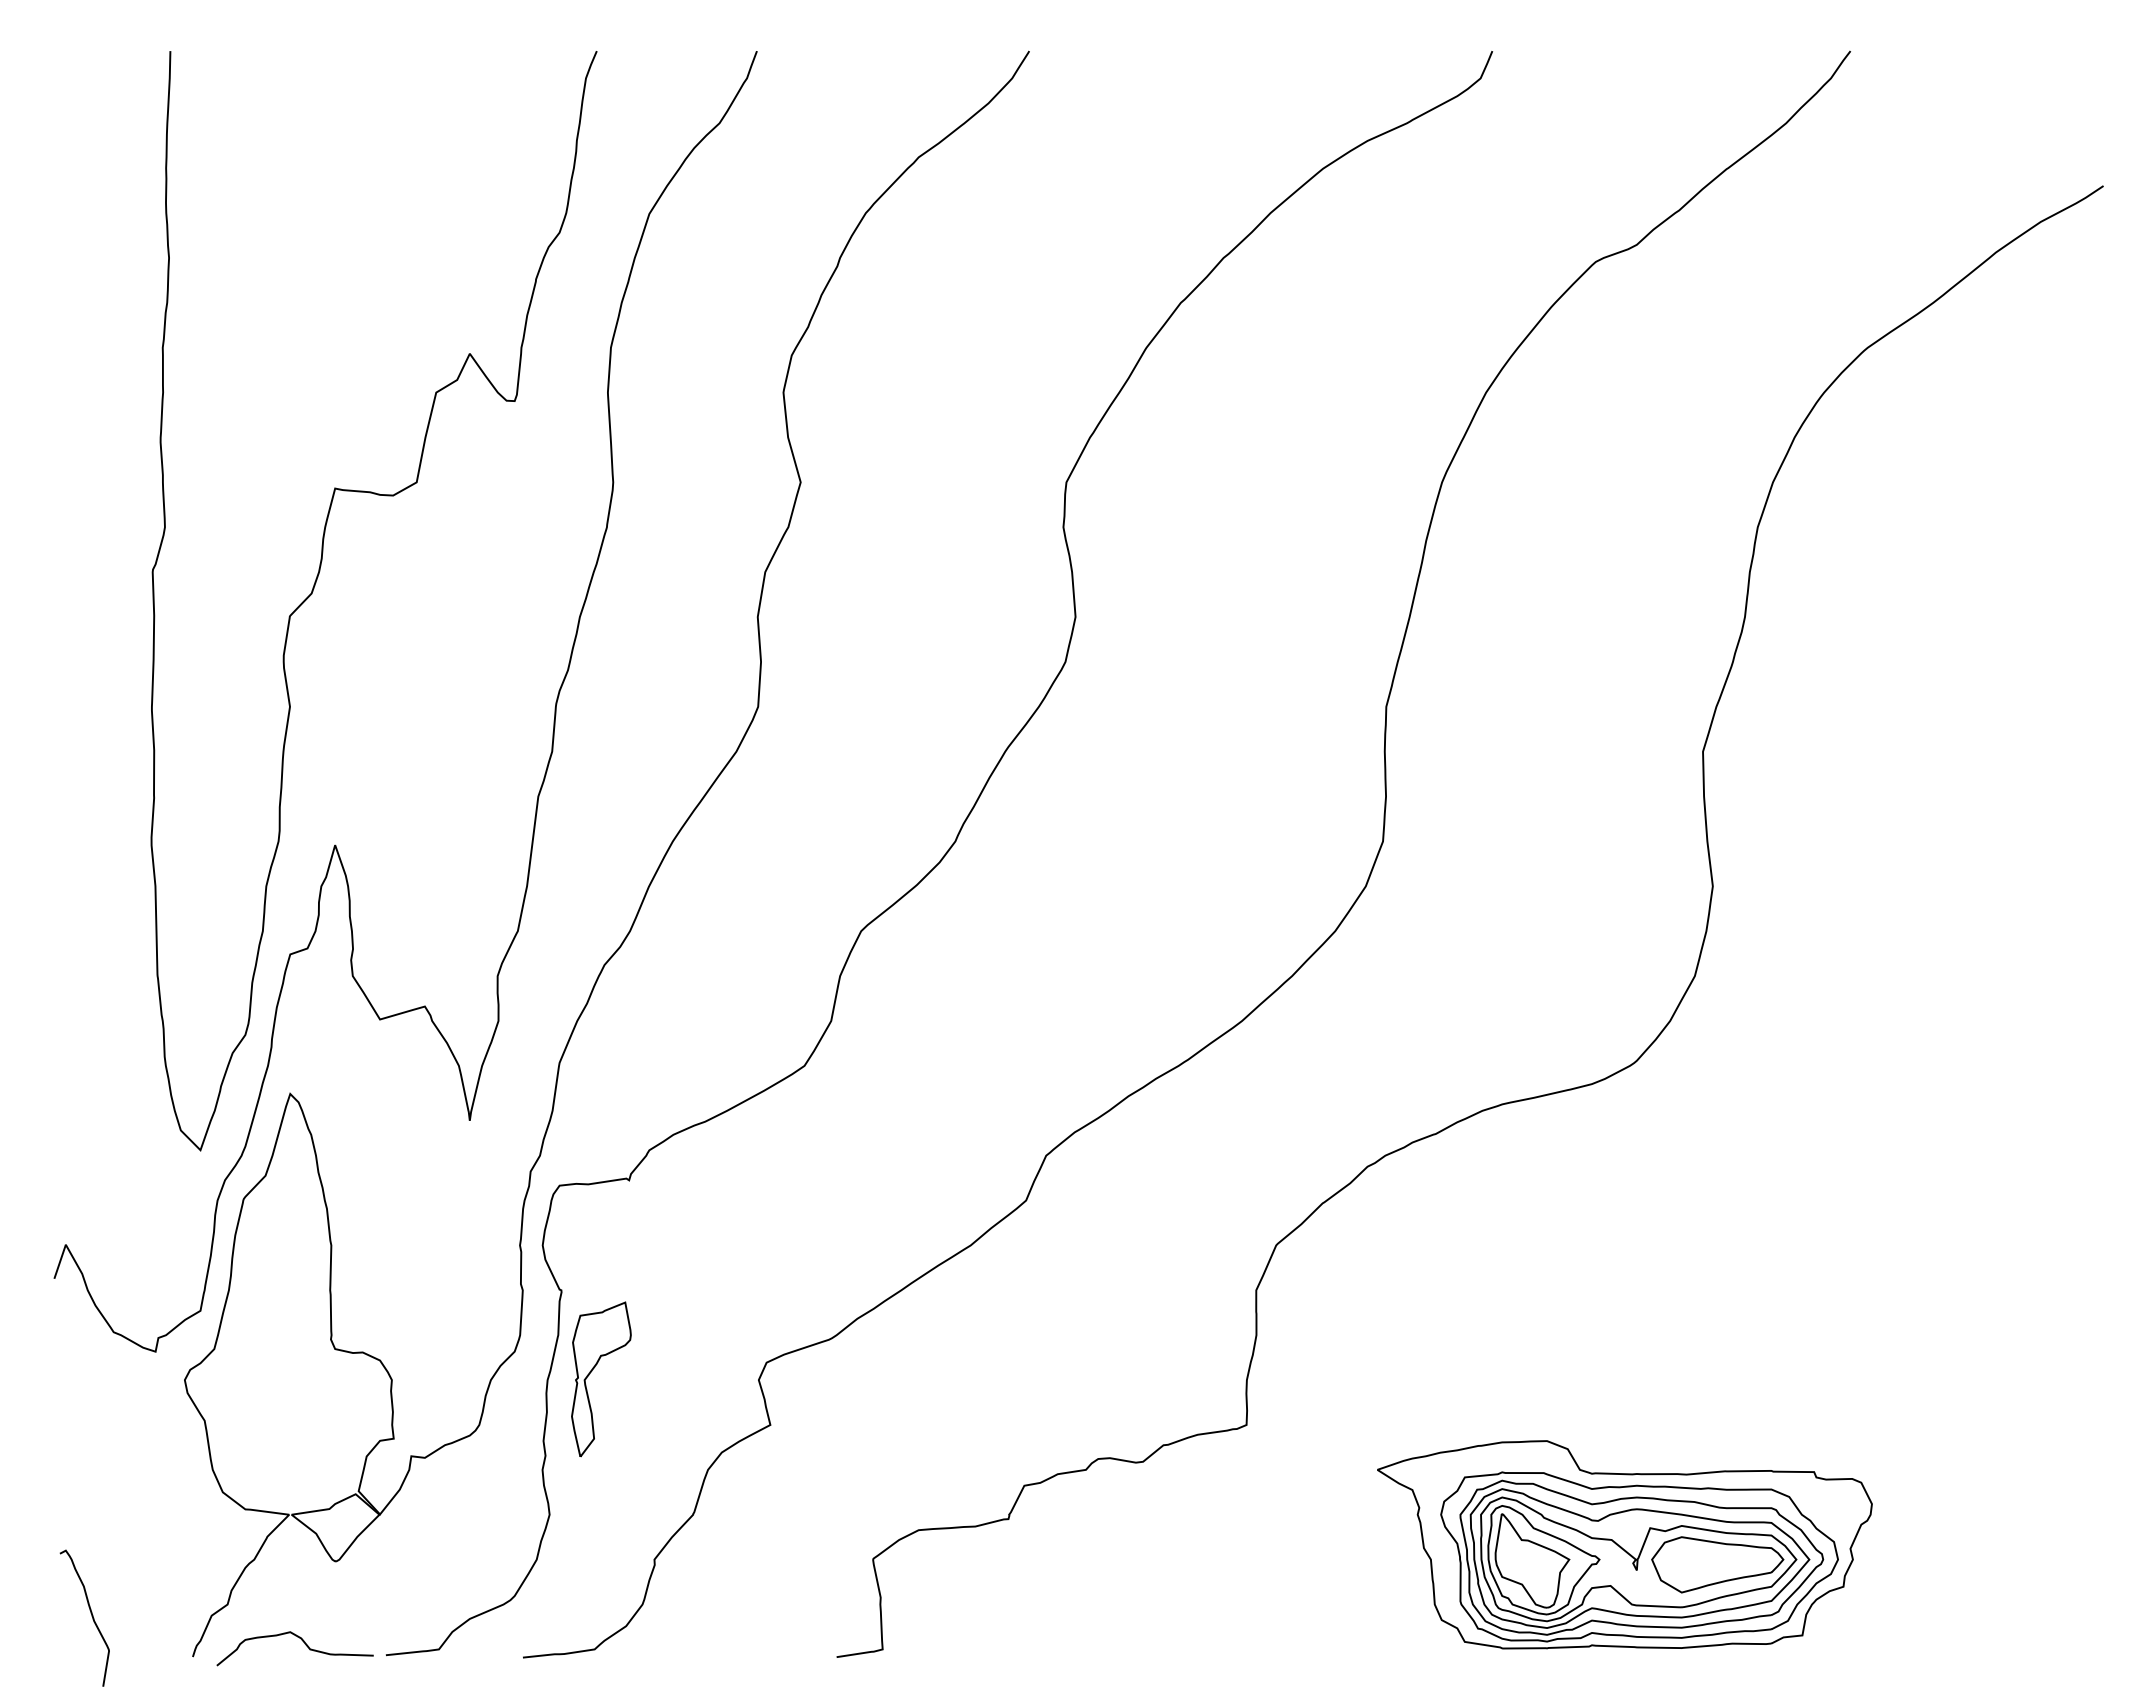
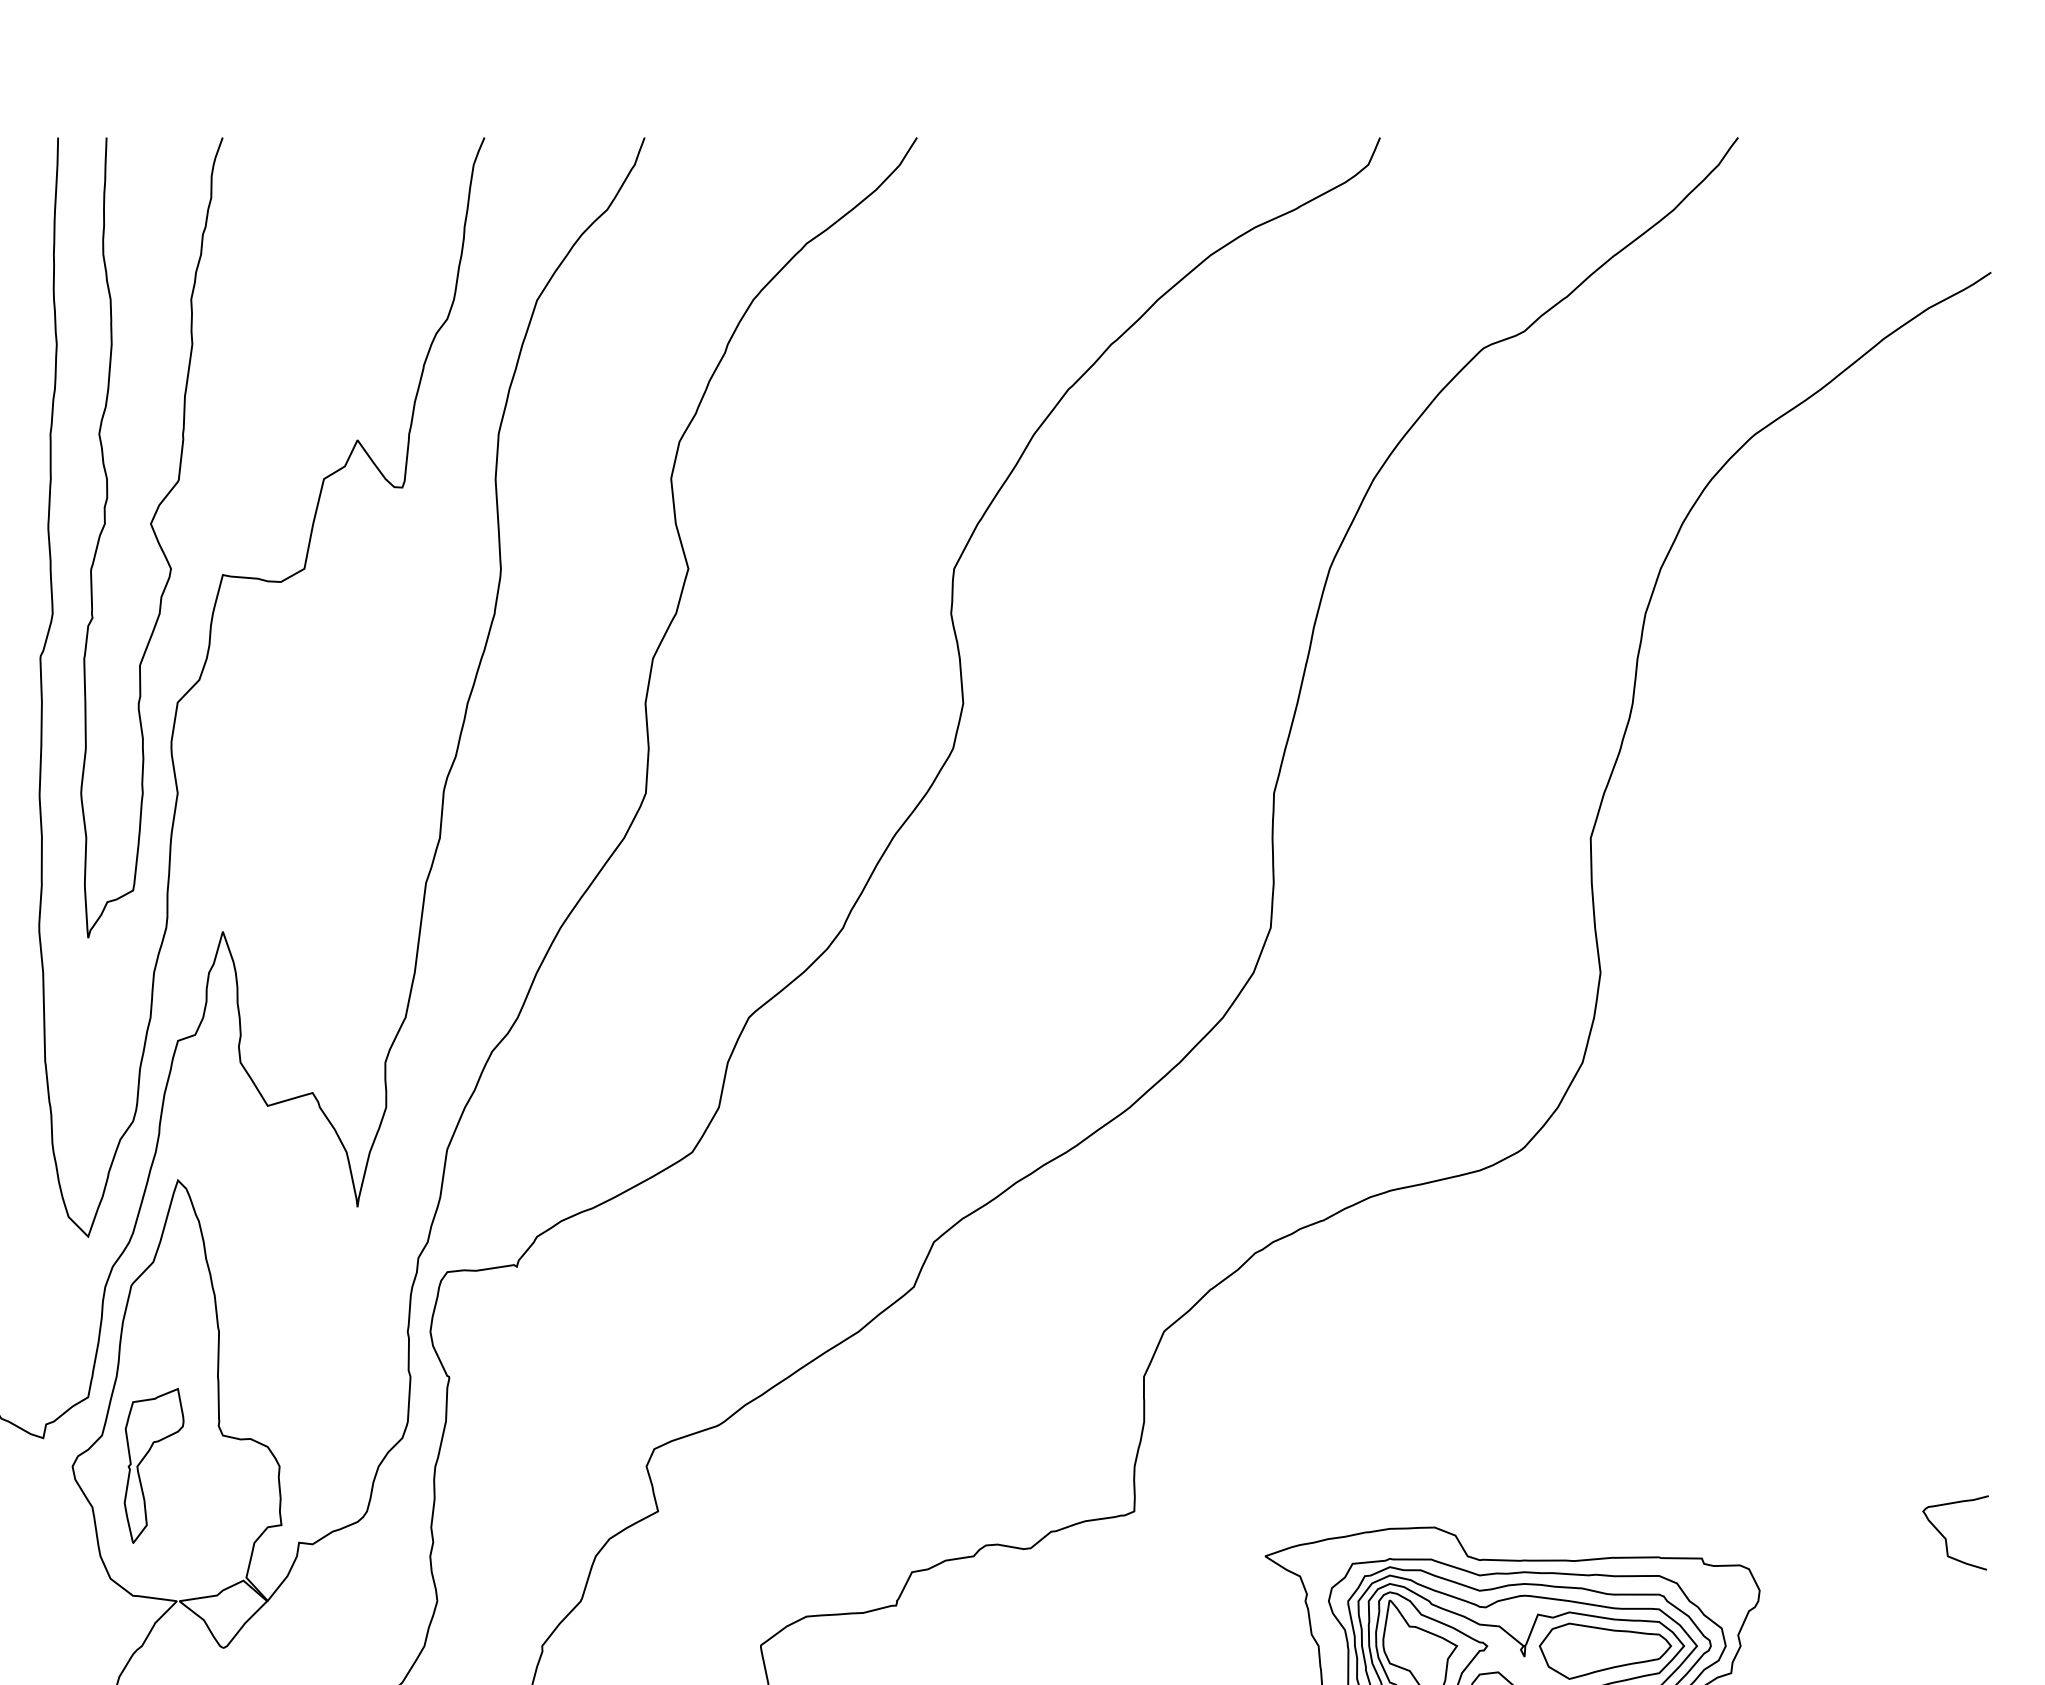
curve: (267, 450) -> (155, 536), added
part: (592, 1371) -> (145, 1457), moved
curve: (2058, 1451) -> (1946, 1537), added

